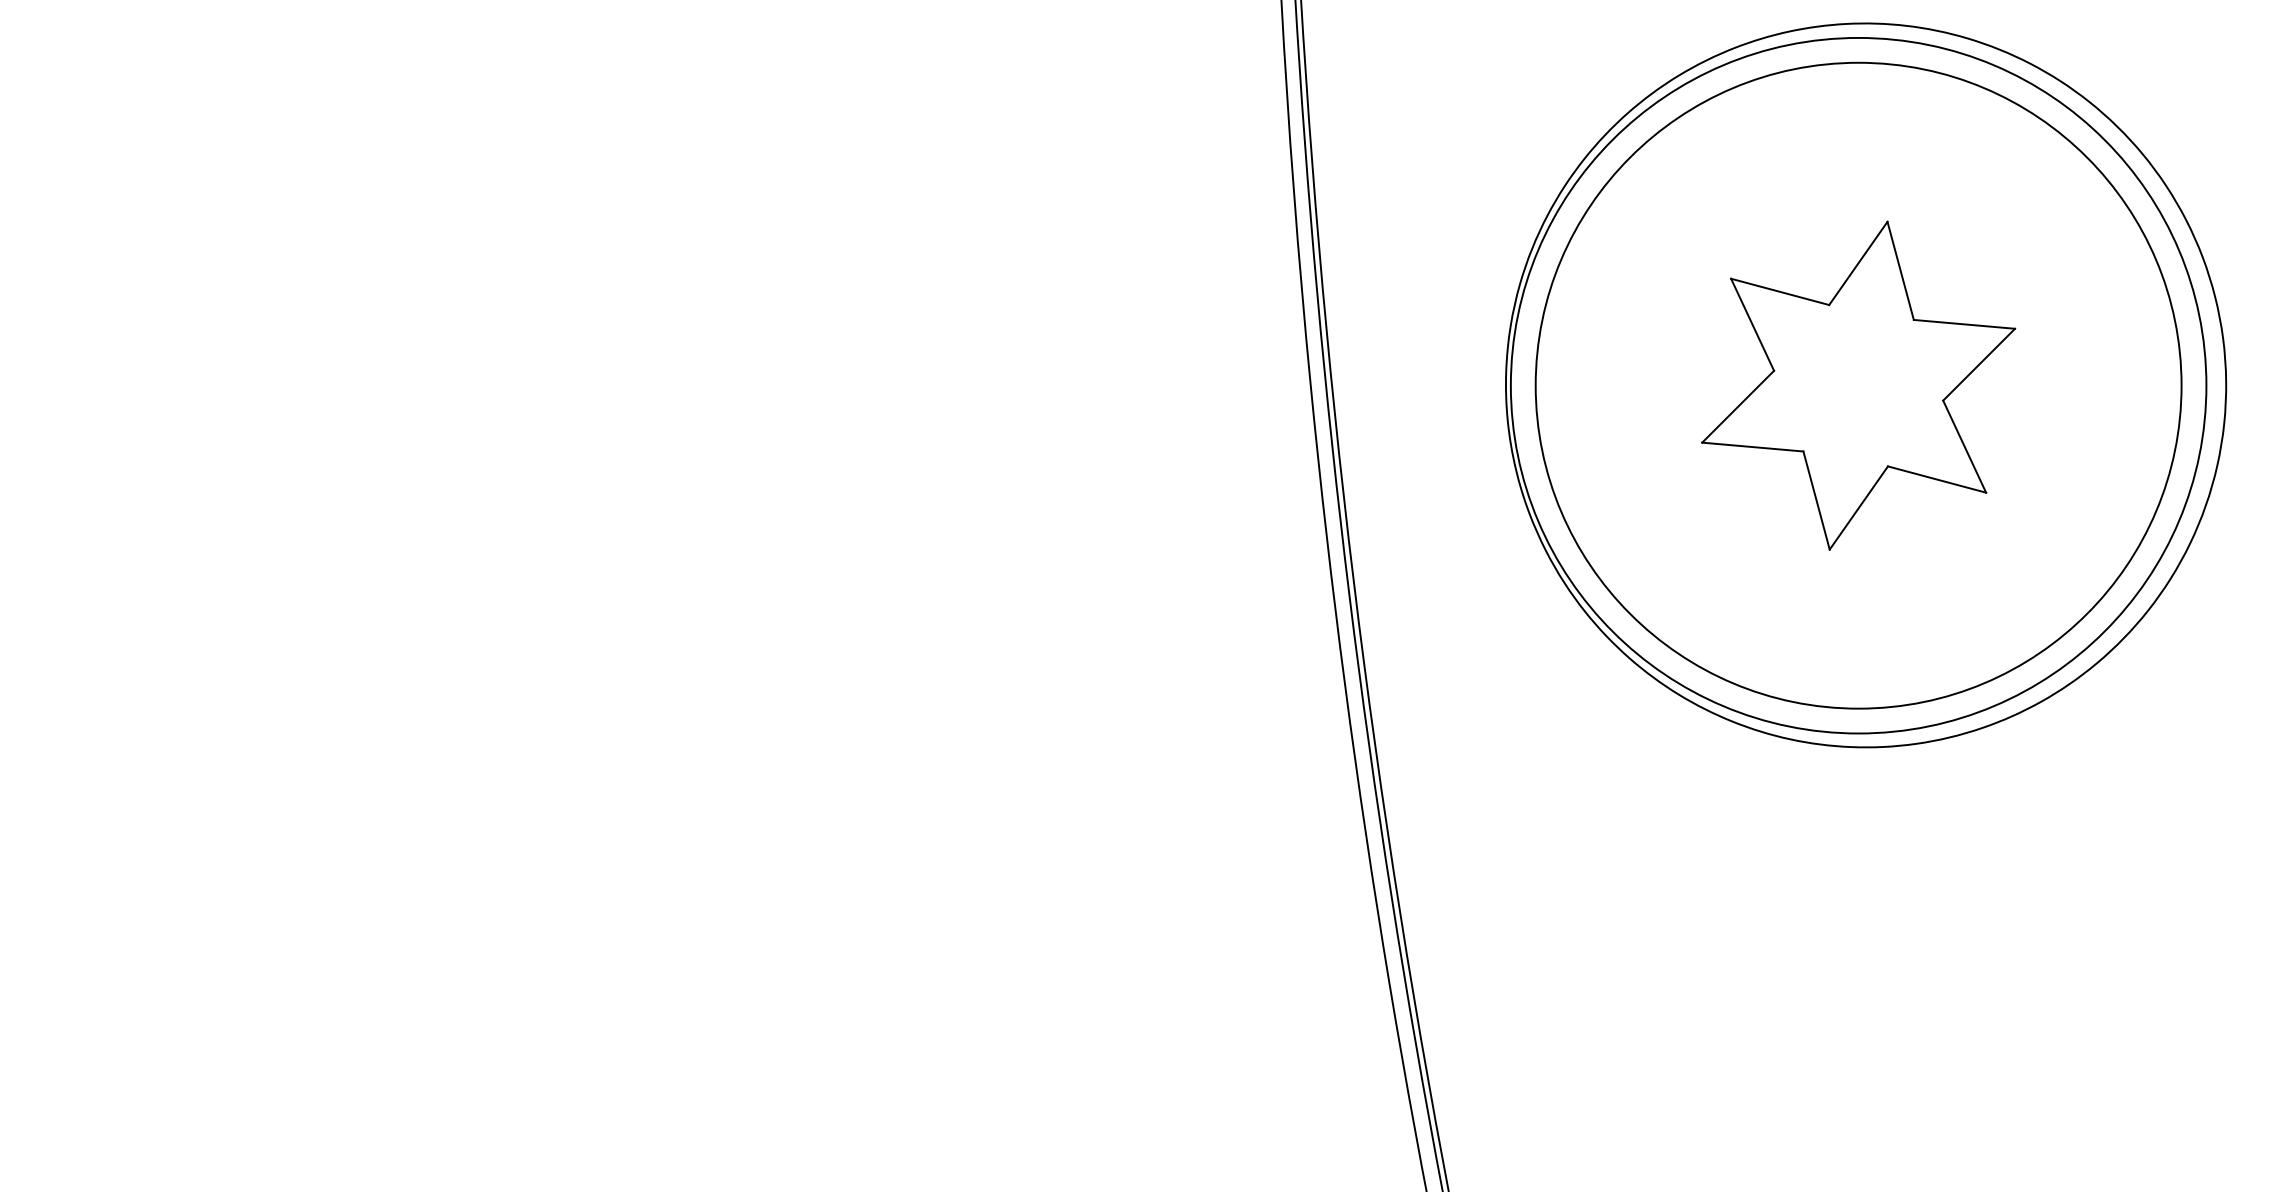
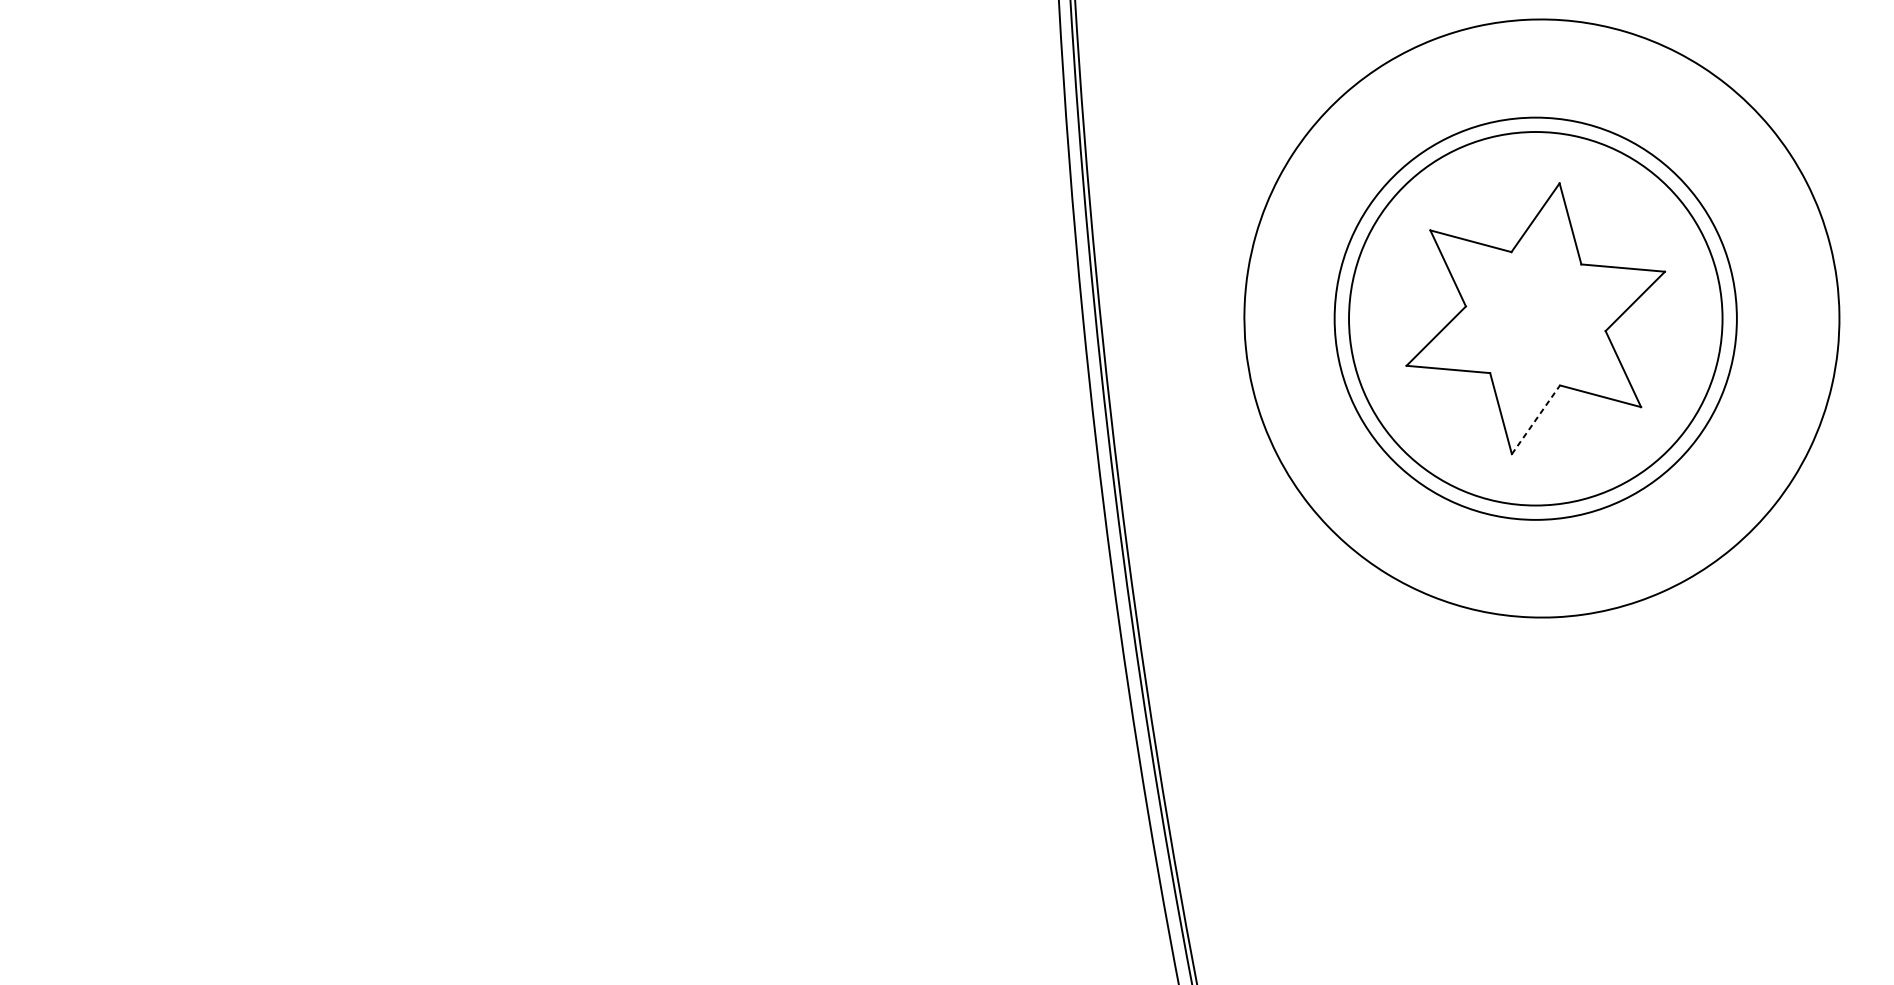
circle: (1858, 385) -> (1535, 318), size x0.7
circle: (1858, 385) -> (1535, 318), size x0.7
line: (1858, 508) -> (1535, 420), solid -> dashed

